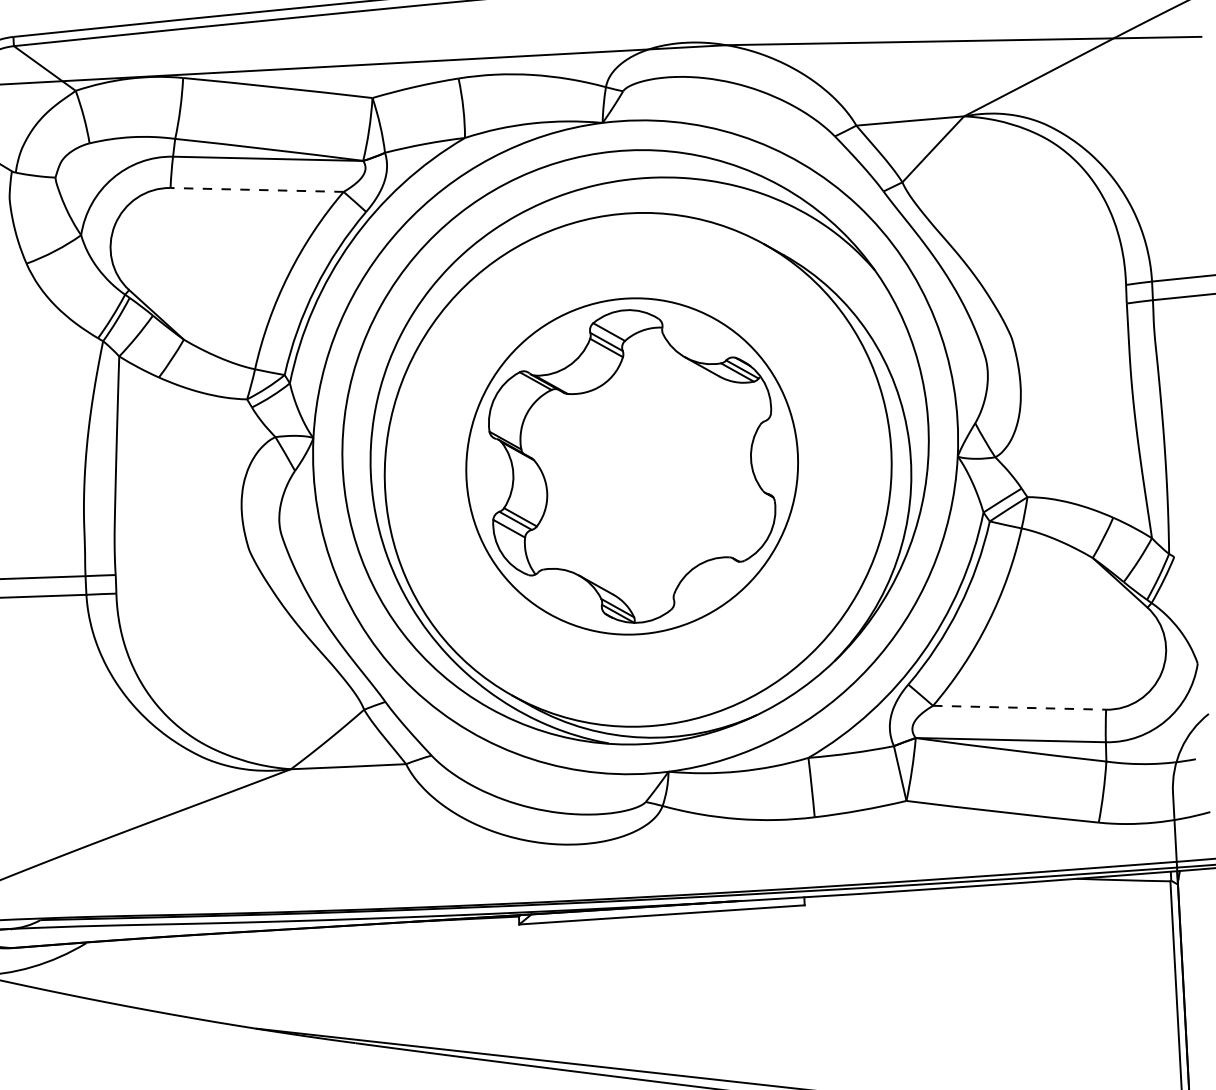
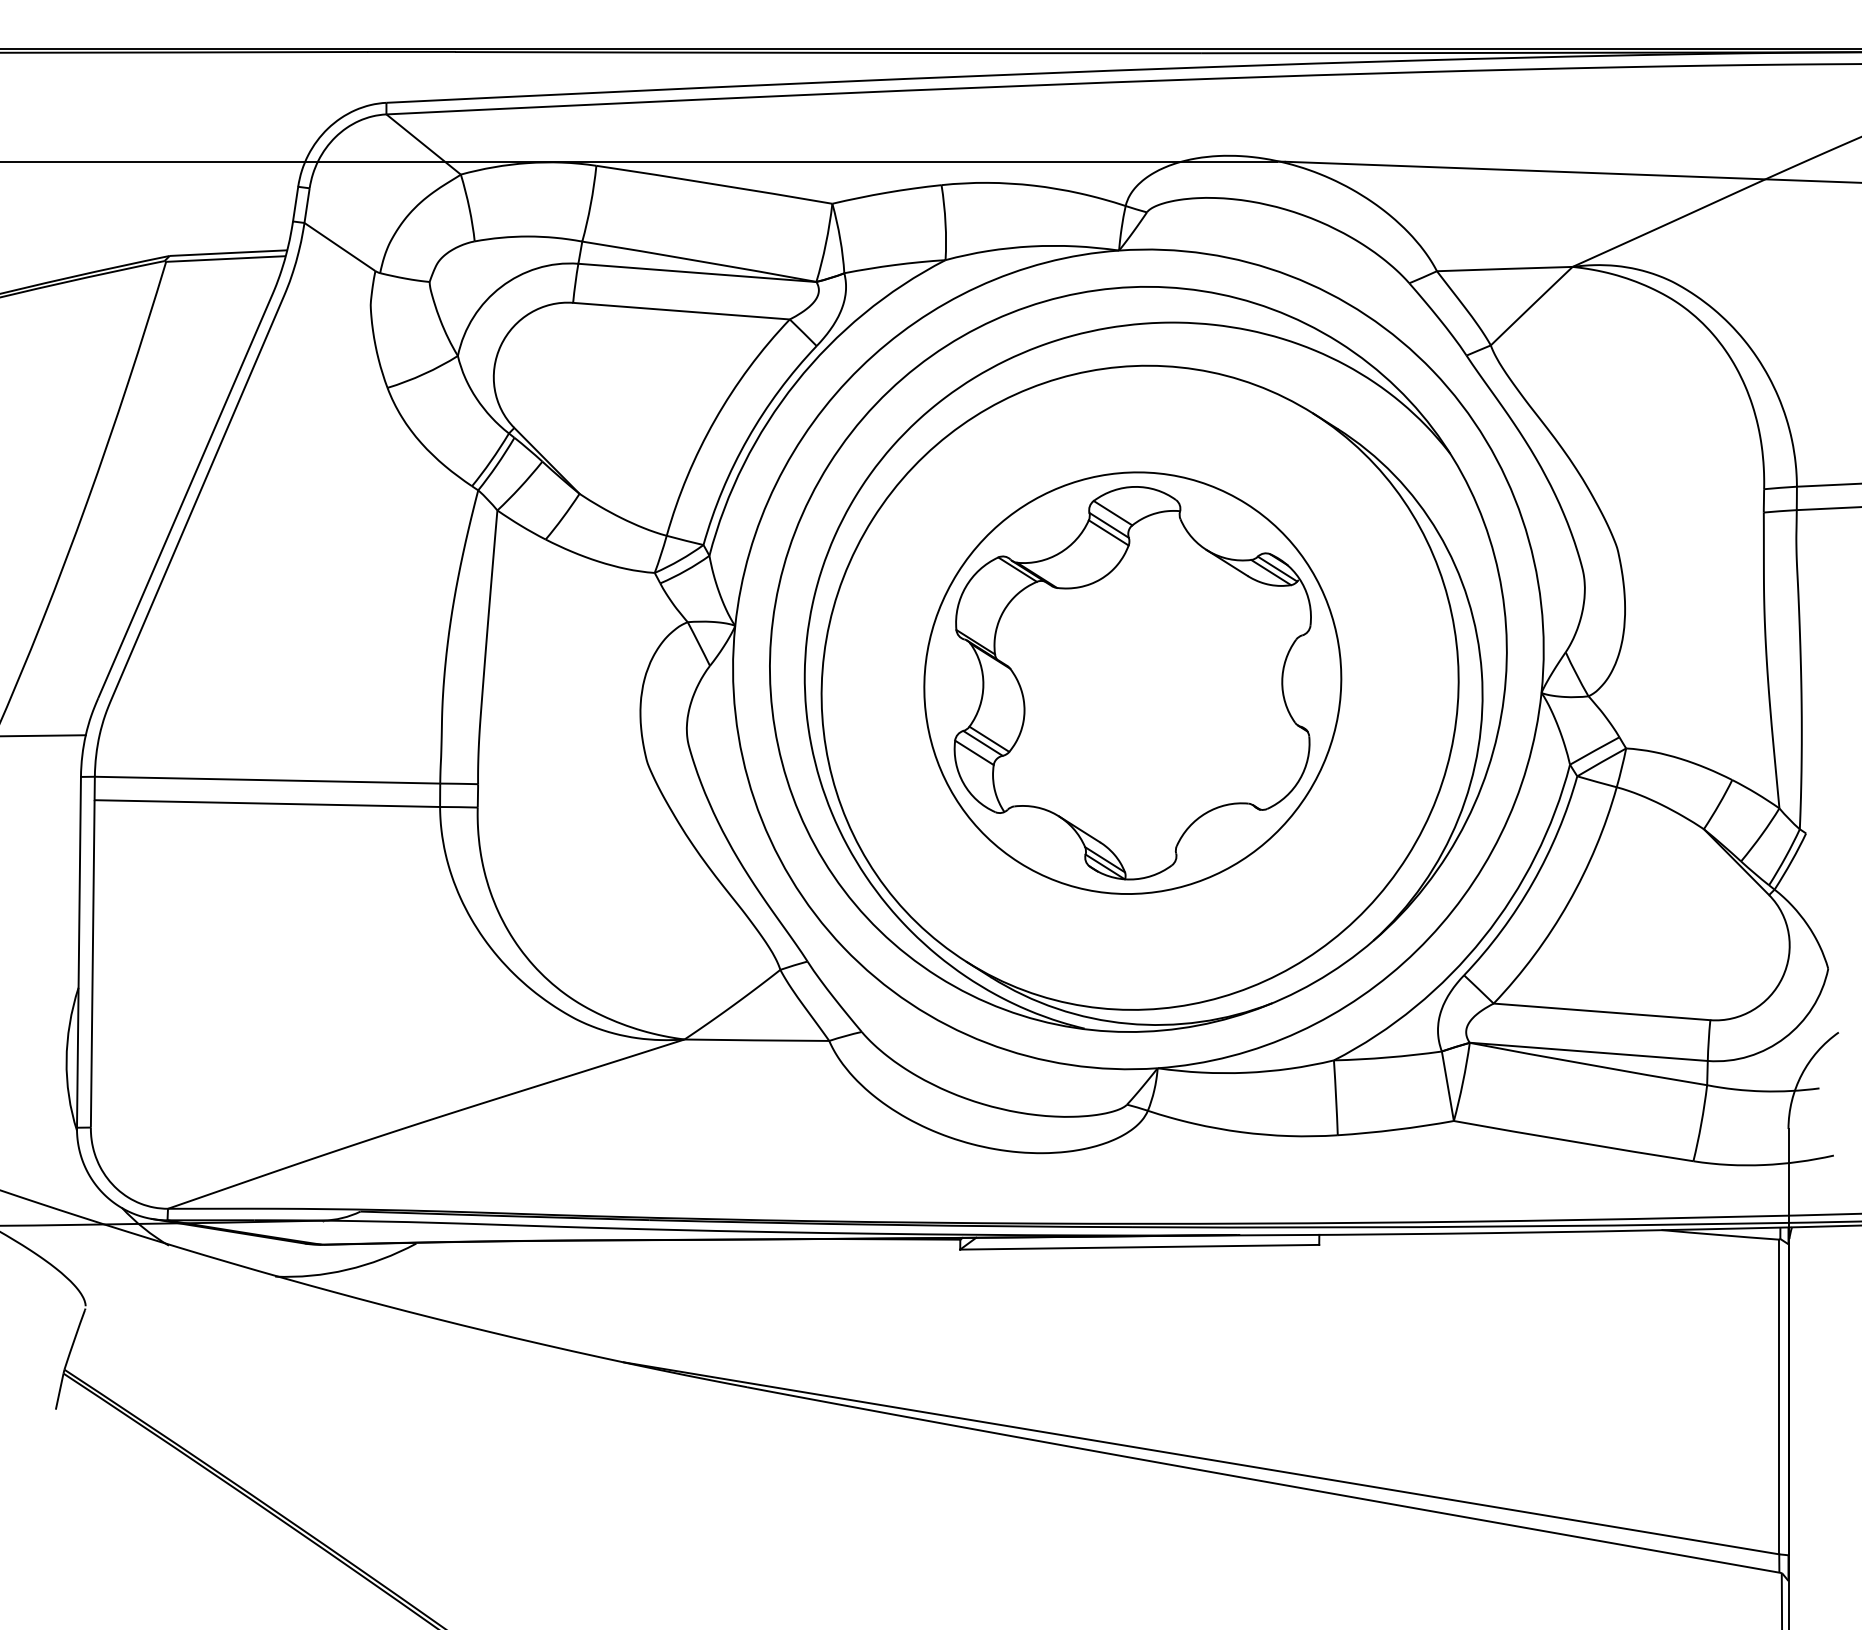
line: (257, 190) -> (681, 311), dashed -> solid
line: (1019, 707) -> (1602, 1011), dashed -> solid

